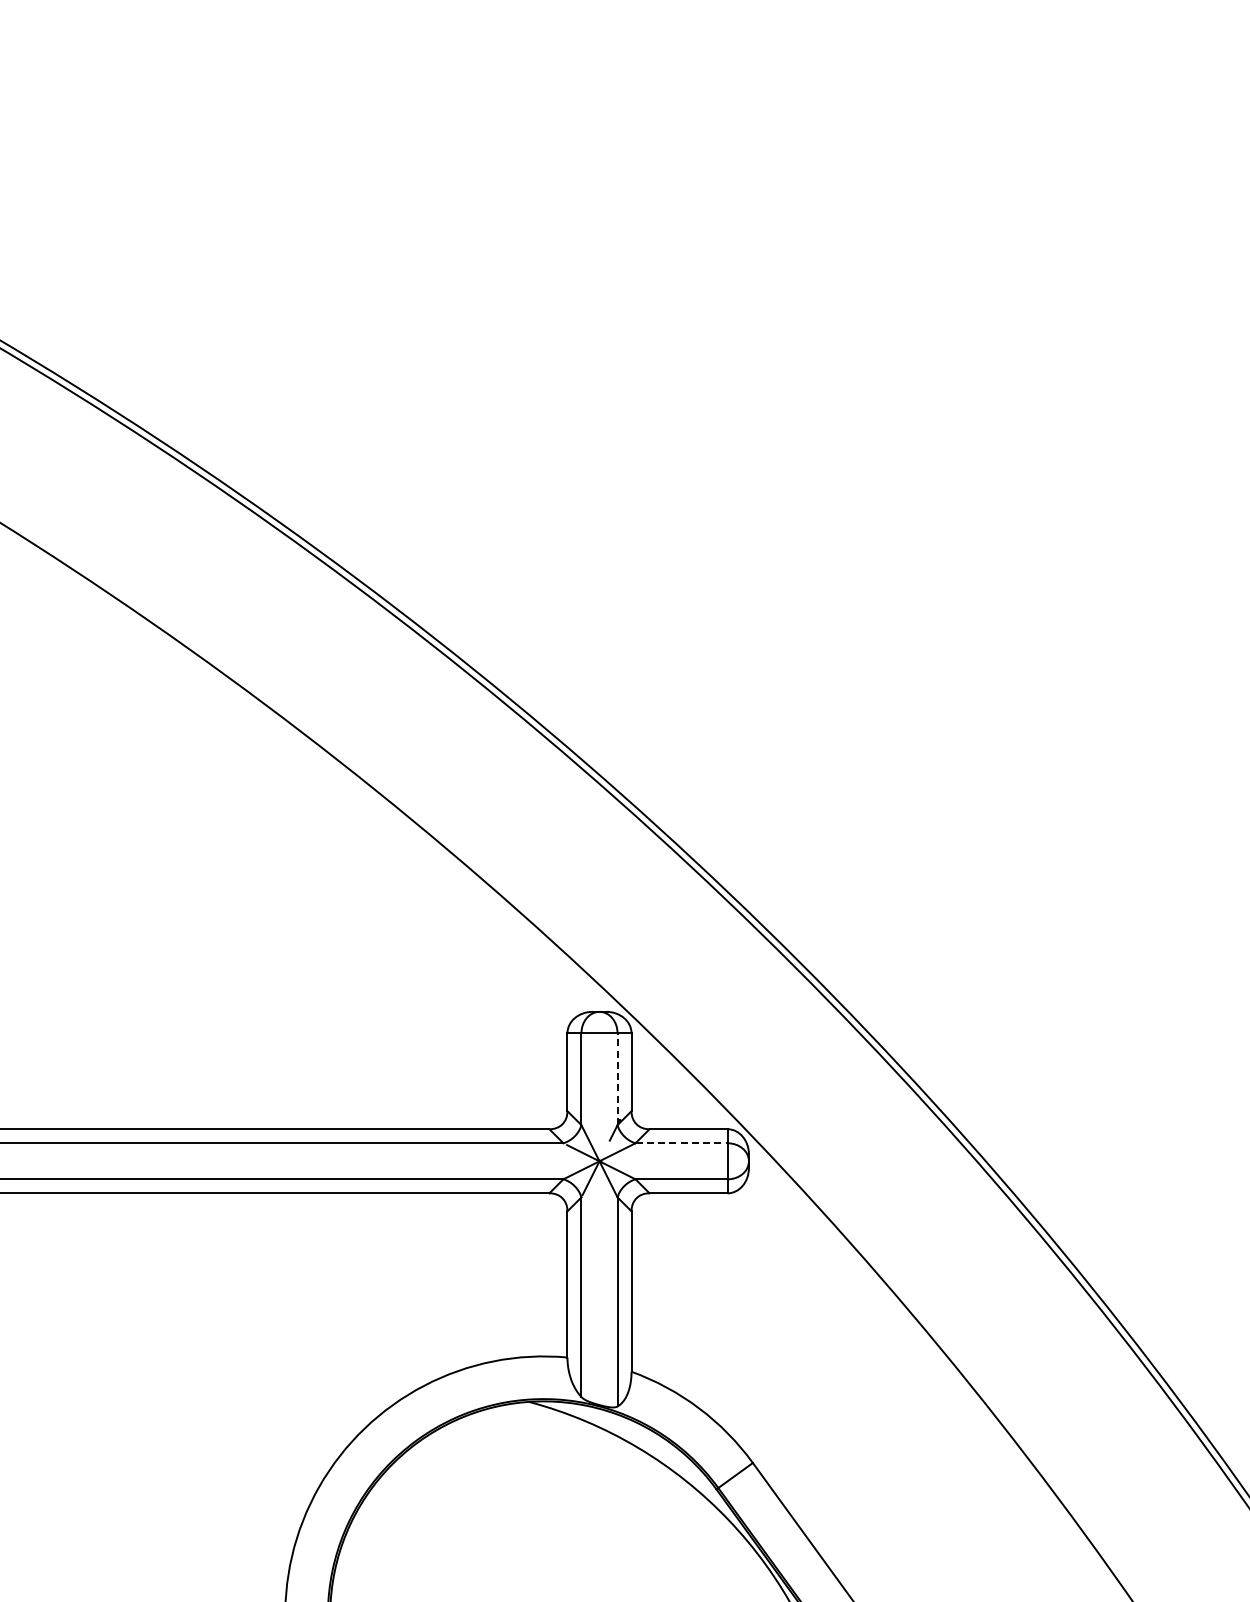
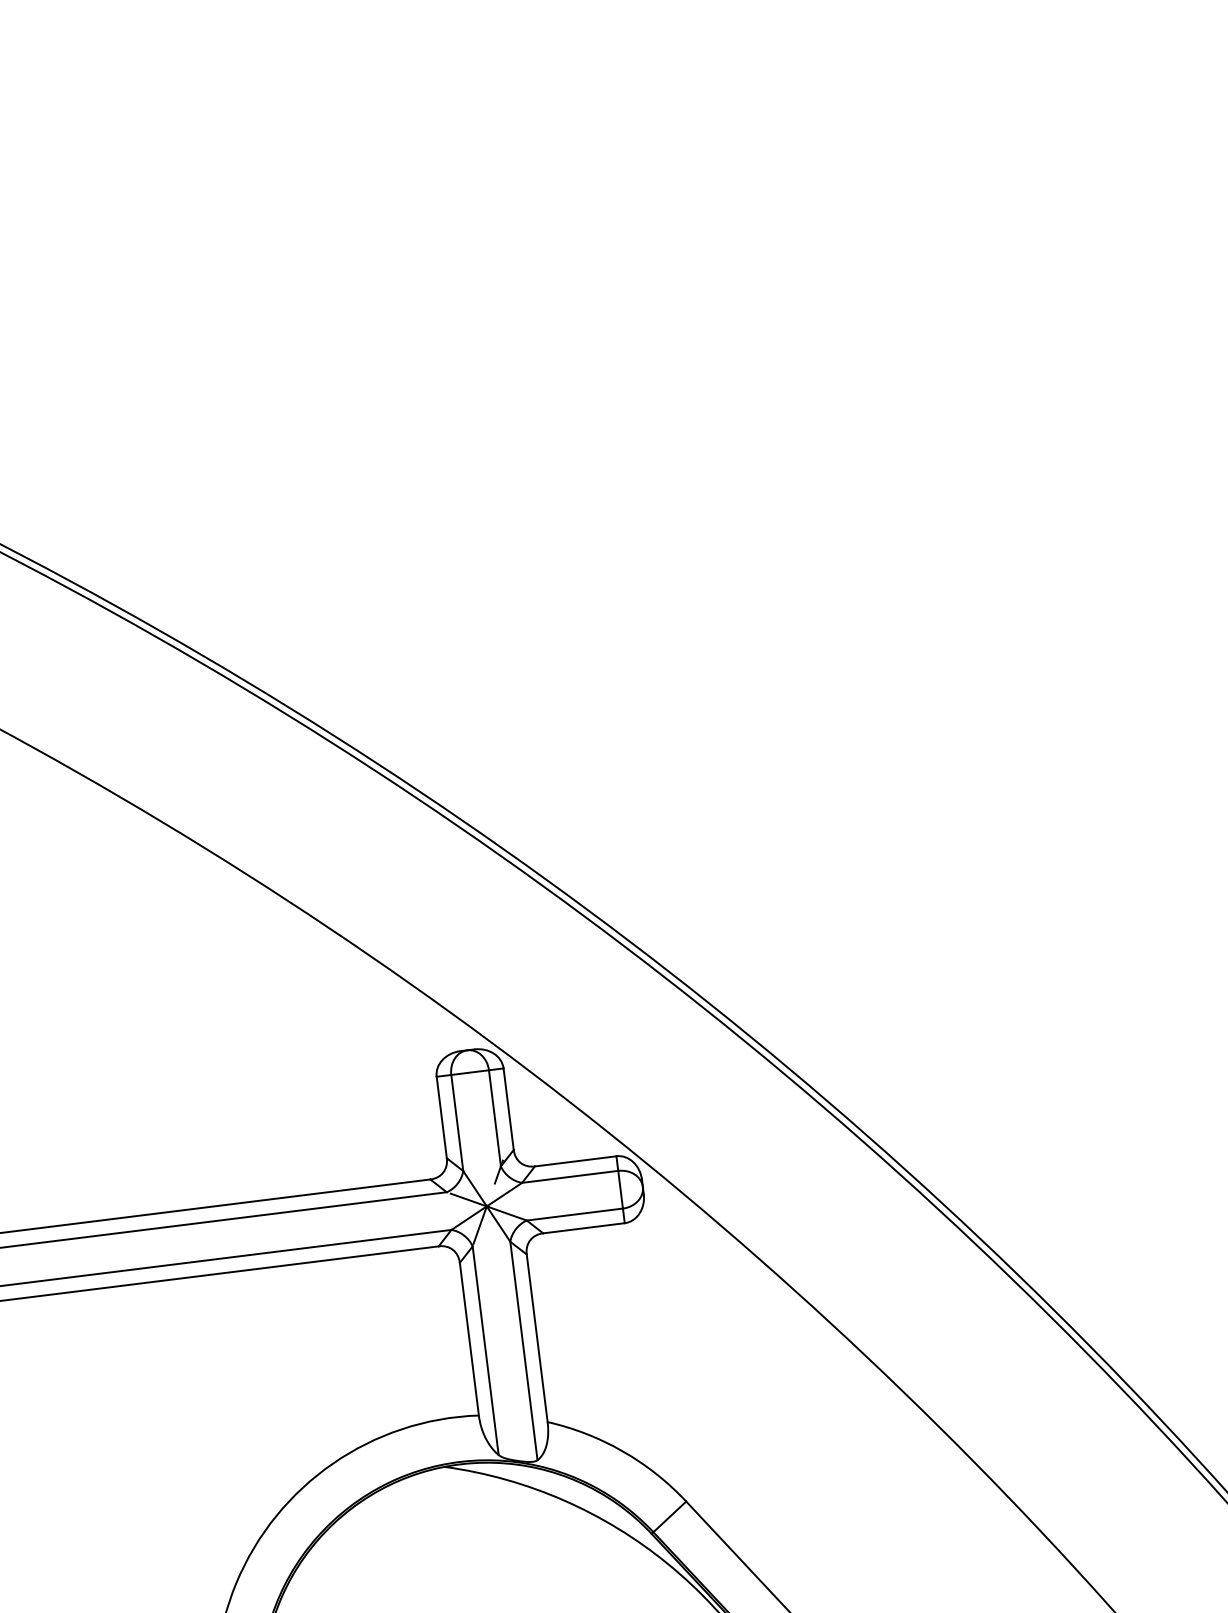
line: (617, 1078) -> (494, 1117), dashed -> solid
line: (682, 1143) -> (571, 1177), dashed -> solid

